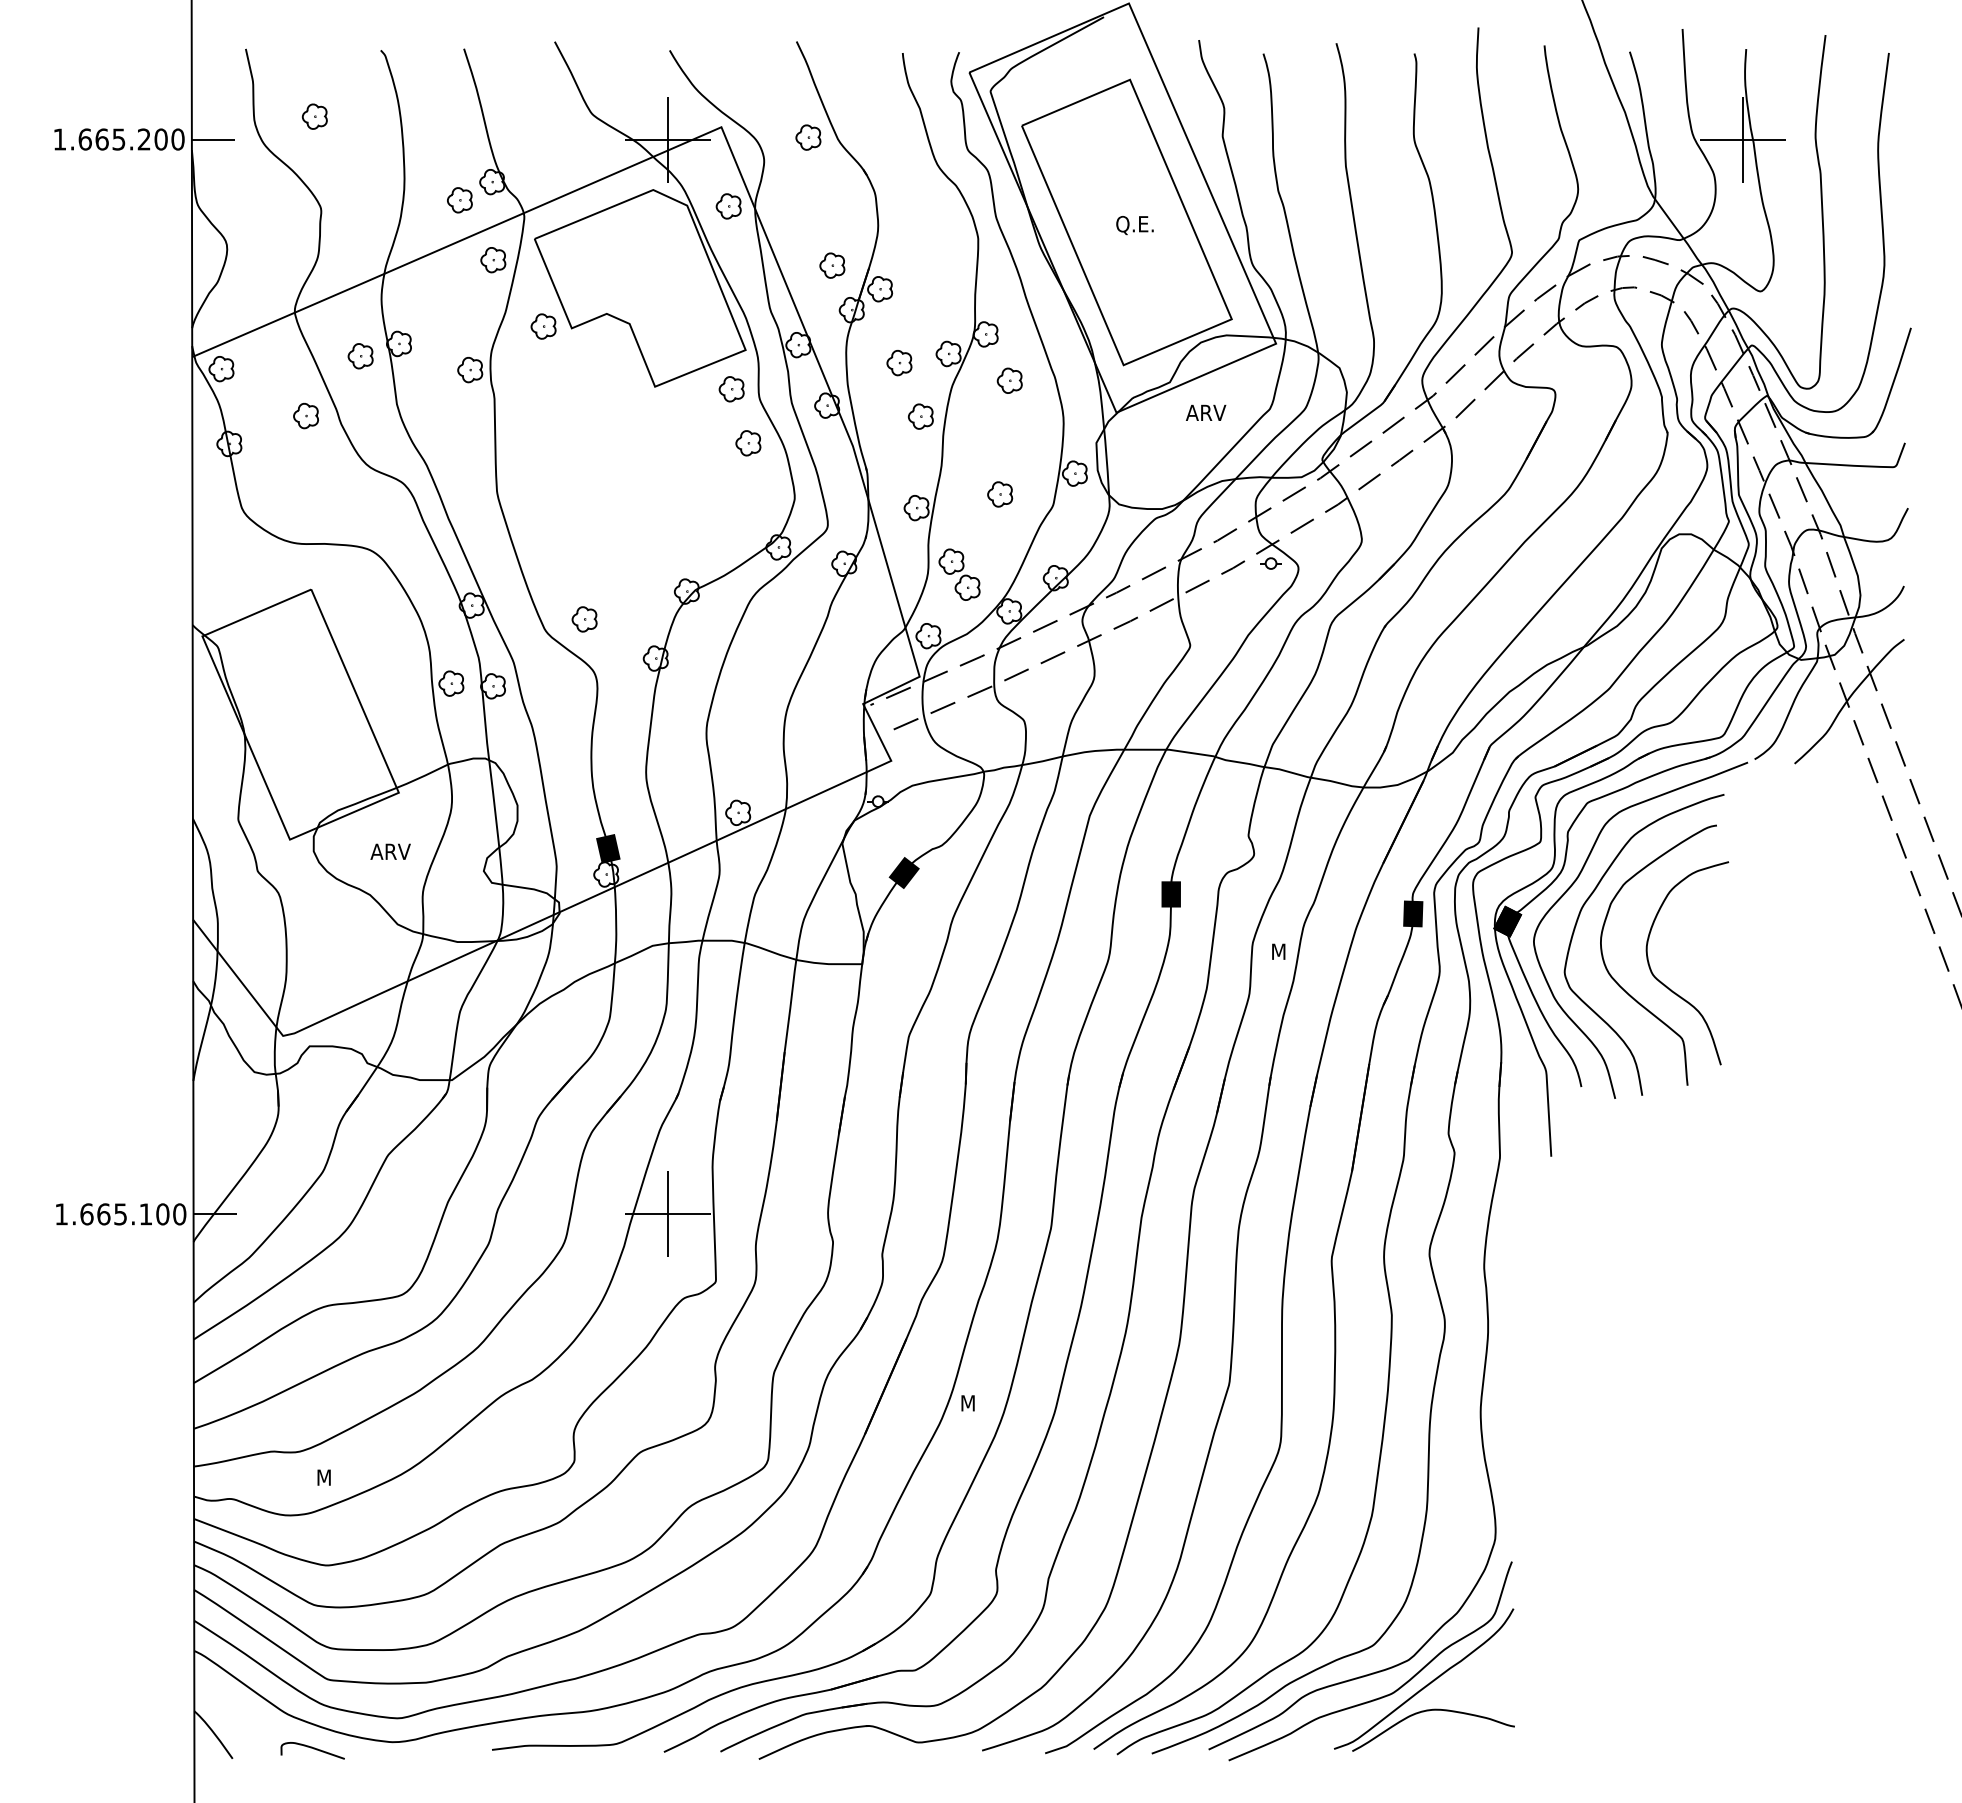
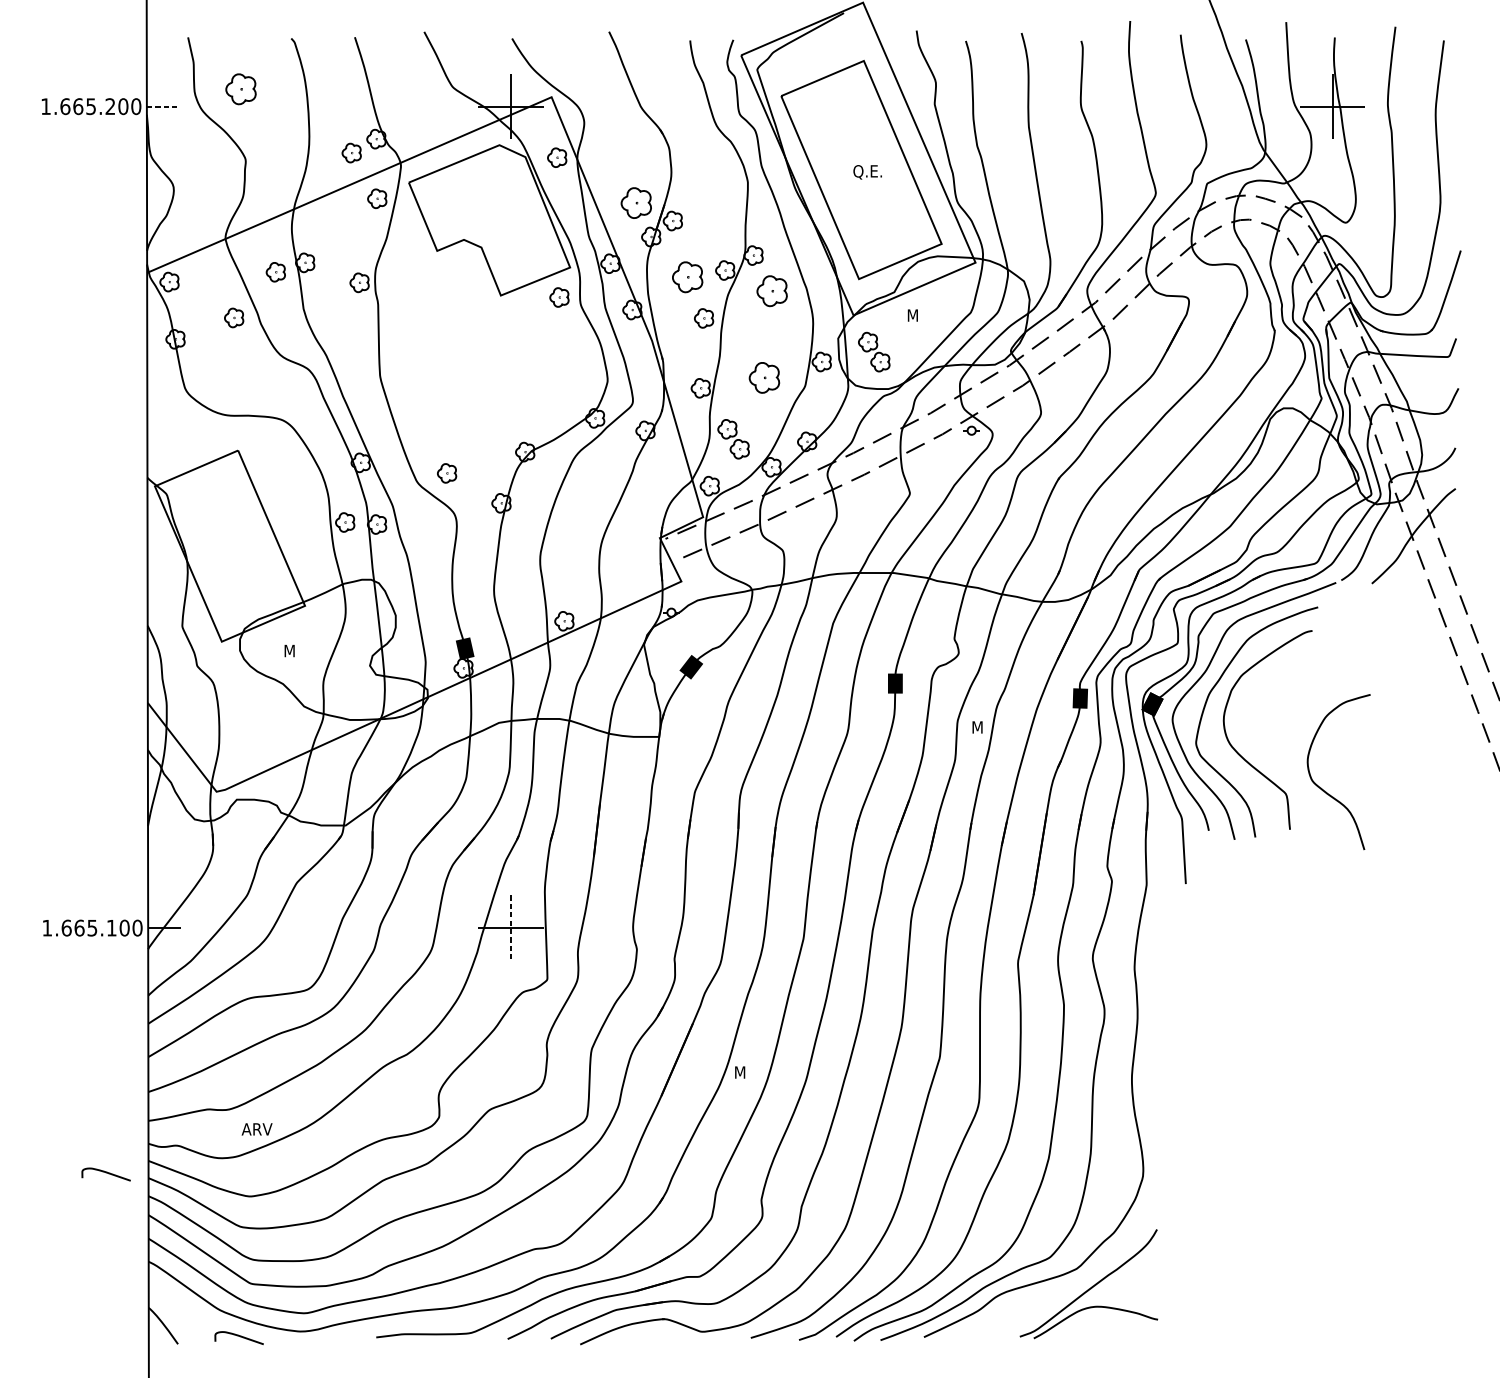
part: (314, 116) -> (240, 89), size x1.6
part: (808, 137) -> (618, 105), removed
line: (213, 139) -> (163, 106), solid -> dashed
part: (832, 265) -> (636, 202), size x1.6
part: (543, 326) -> (415, 249), removed
part: (899, 363) -> (687, 277), size x1.6
part: (1009, 380) -> (771, 290), size x1.6
text: (1205, 412) -> (921, 315), ARV -> M
part: (748, 443) -> (572, 338), removed
part: (1143, 460) -> (874, 351), added
part: (1000, 494) -> (764, 377), size x1.6
text: (390, 851) -> (298, 650), ARV -> M
curve: (1670, 988) -> (1325, 791), moved
line: (668, 1214) -> (511, 928), solid -> dashed
text: (336, 1477) -> (257, 1129), M -> ARV
curve: (139, 1535) -> (106, 1173), added
curve: (1386, 1694) -> (1059, 1295), removed

